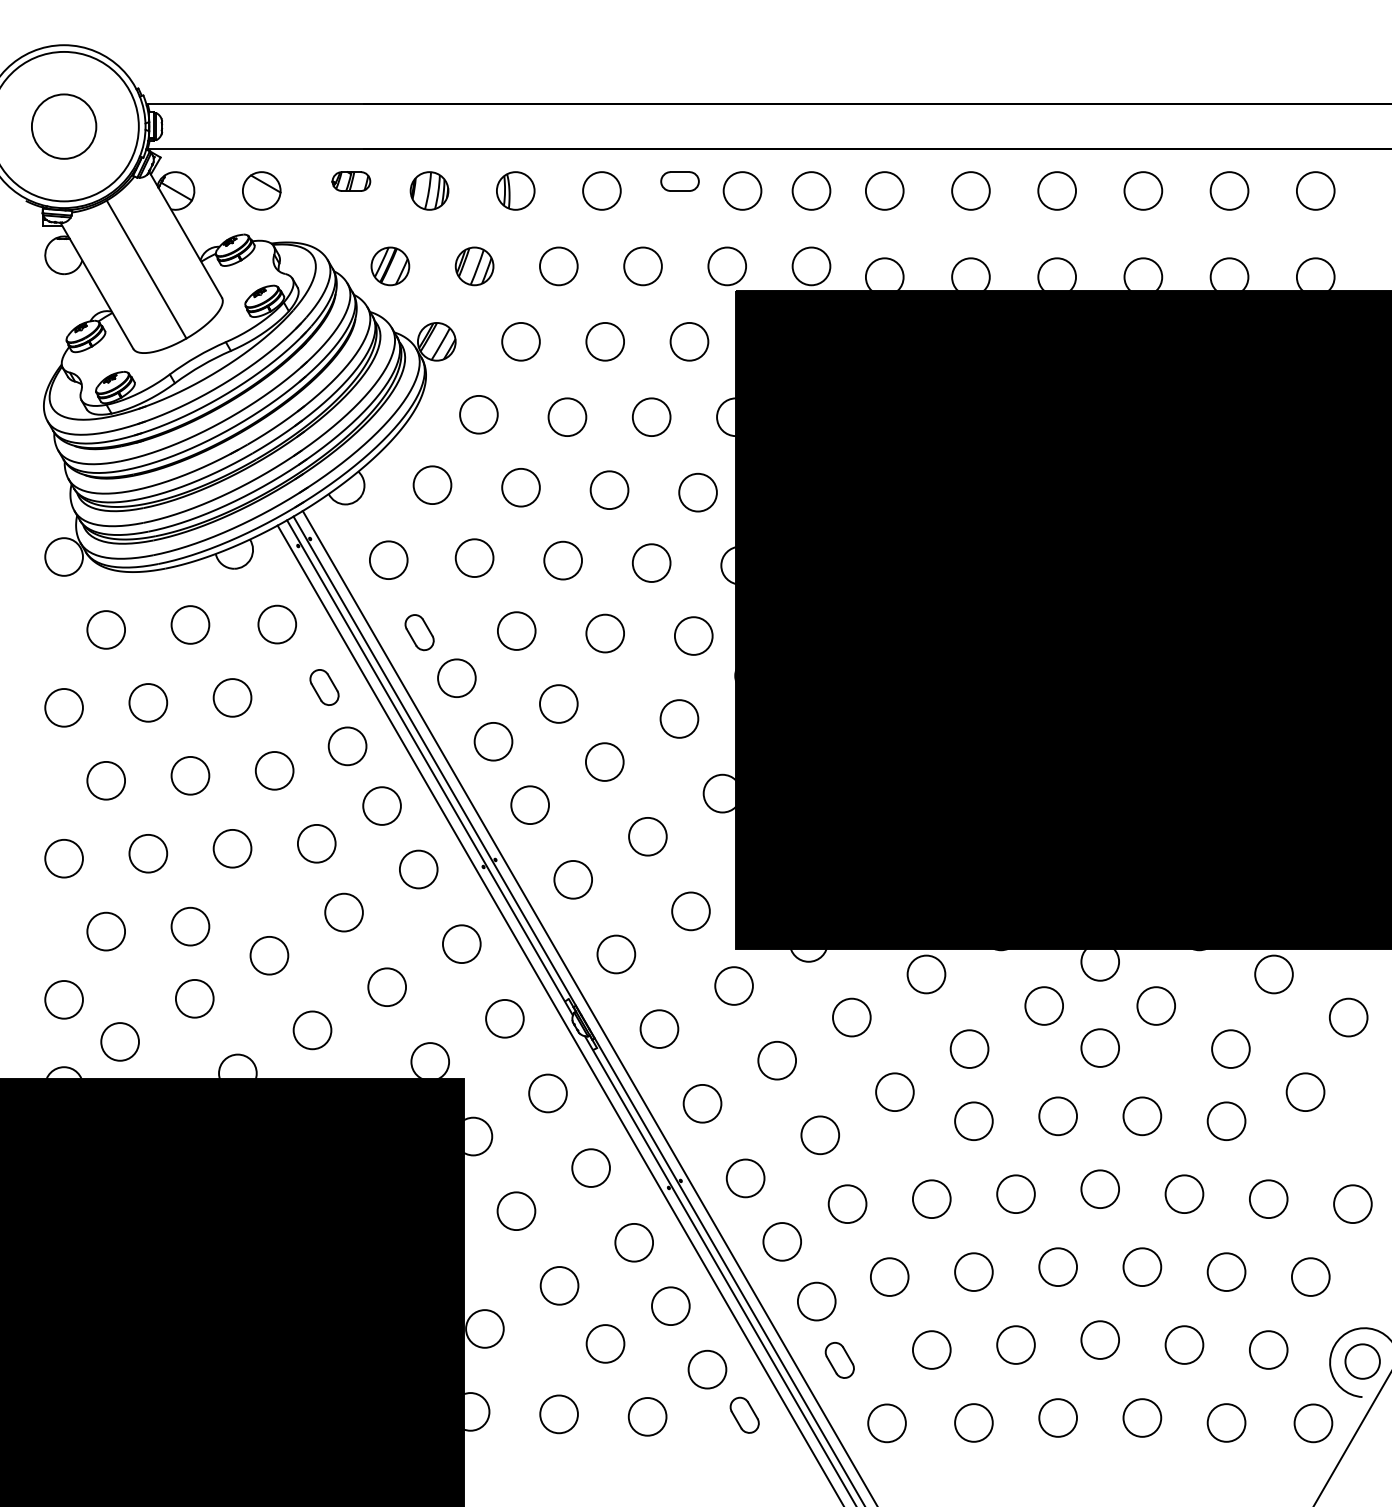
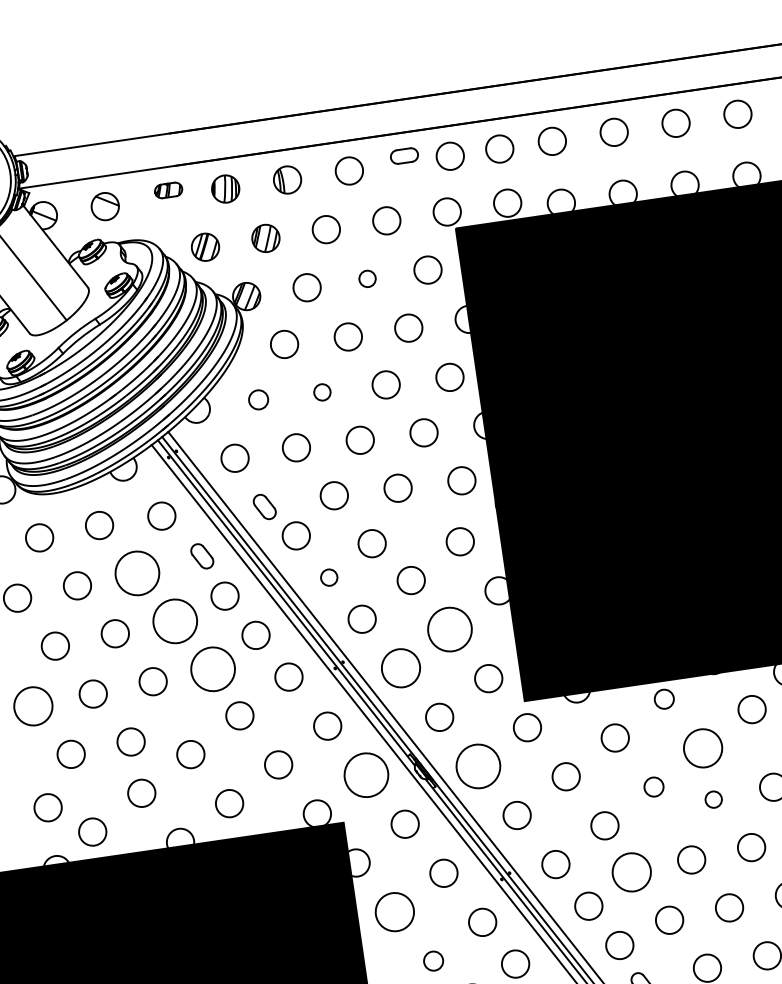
circle: (605, 341) -> (367, 278), size x0.6
circle: (432, 485) -> (258, 400), size x0.7
circle: (520, 487) -> (322, 392), size x0.6
circle: (232, 697) -> (137, 573), size x1.6
circle: (493, 741) -> (329, 577), size x0.6
circle: (274, 770) -> (175, 621), size x1.6
circle: (647, 836) -> (449, 629), size x1.6
circle: (316, 843) -> (212, 669), size x1.6
circle: (63, 858) -> (32, 706), size x1.4
circle: (572, 879) -> (400, 668), size x1.4
circle: (926, 974) -> (664, 699), size x0.7
circle: (504, 1018) -> (366, 775), size x1.6
circle: (659, 1028) -> (478, 765), size x1.6
circle: (969, 1048) -> (702, 747), size x1.4
circle: (894, 1092) -> (653, 787), size x0.7
circle: (973, 1121) -> (713, 799), size x0.6
circle: (847, 1203) -> (631, 871), size x1.4
circle: (516, 1210) -> (394, 911), size x1.4
circle: (559, 1285) -> (433, 960), size x0.7

